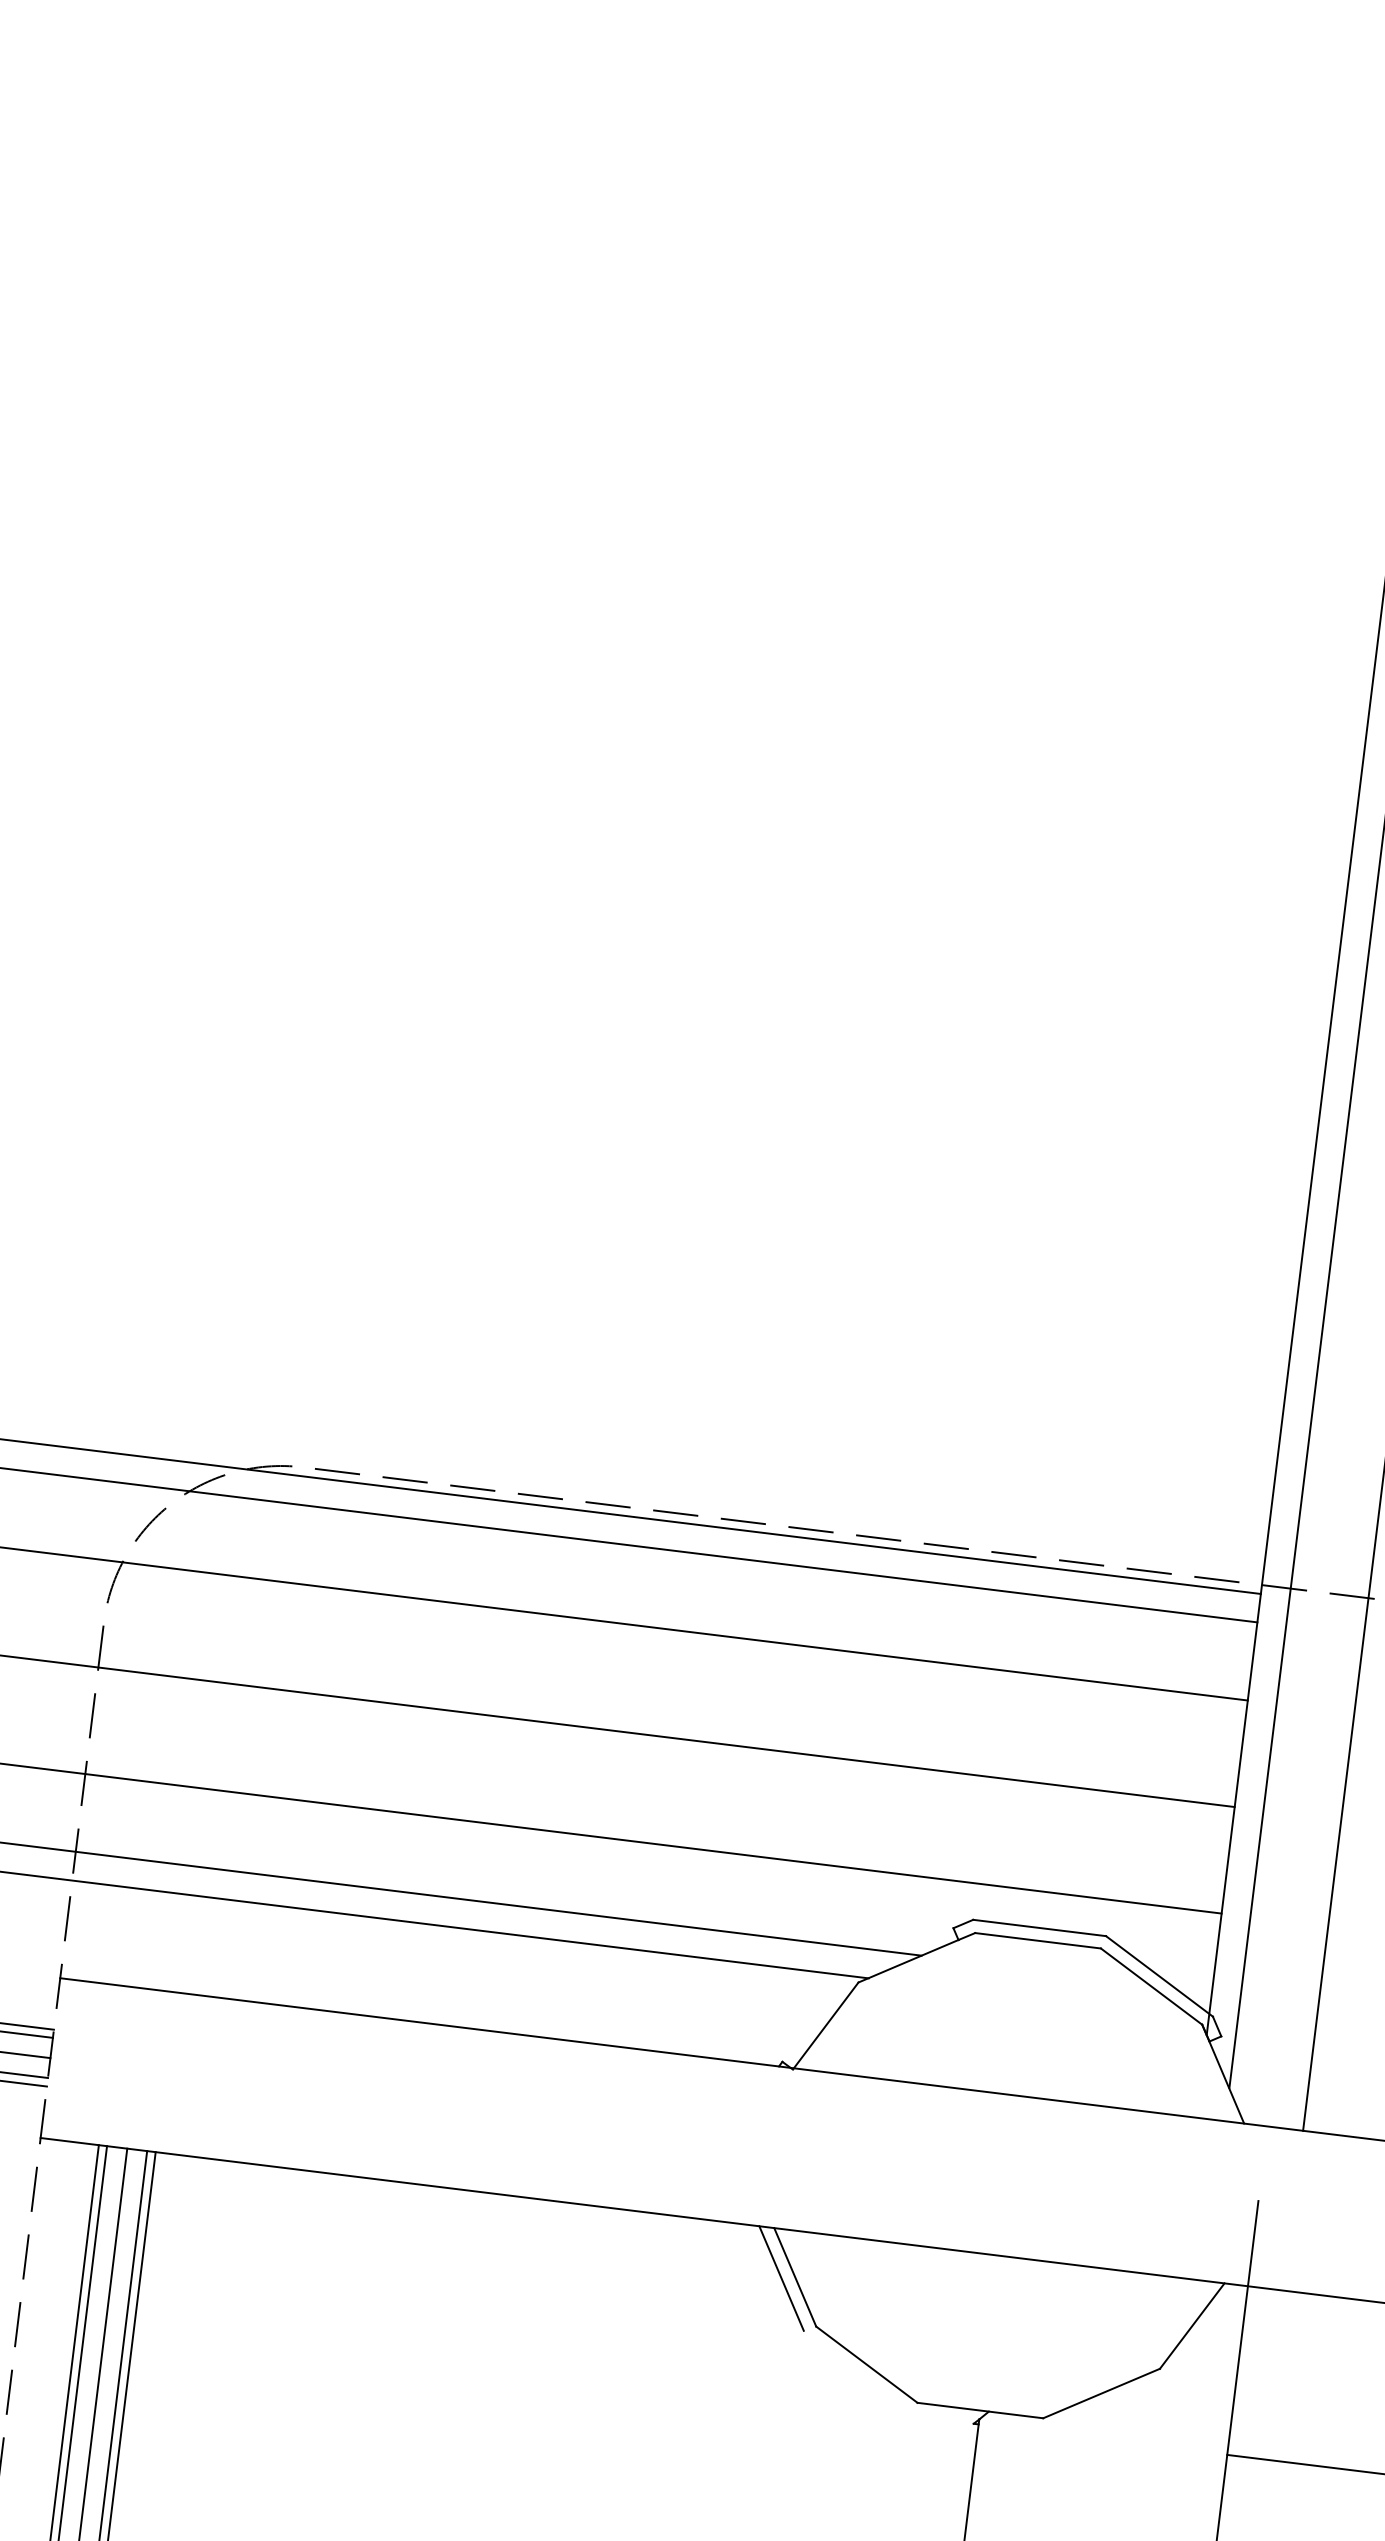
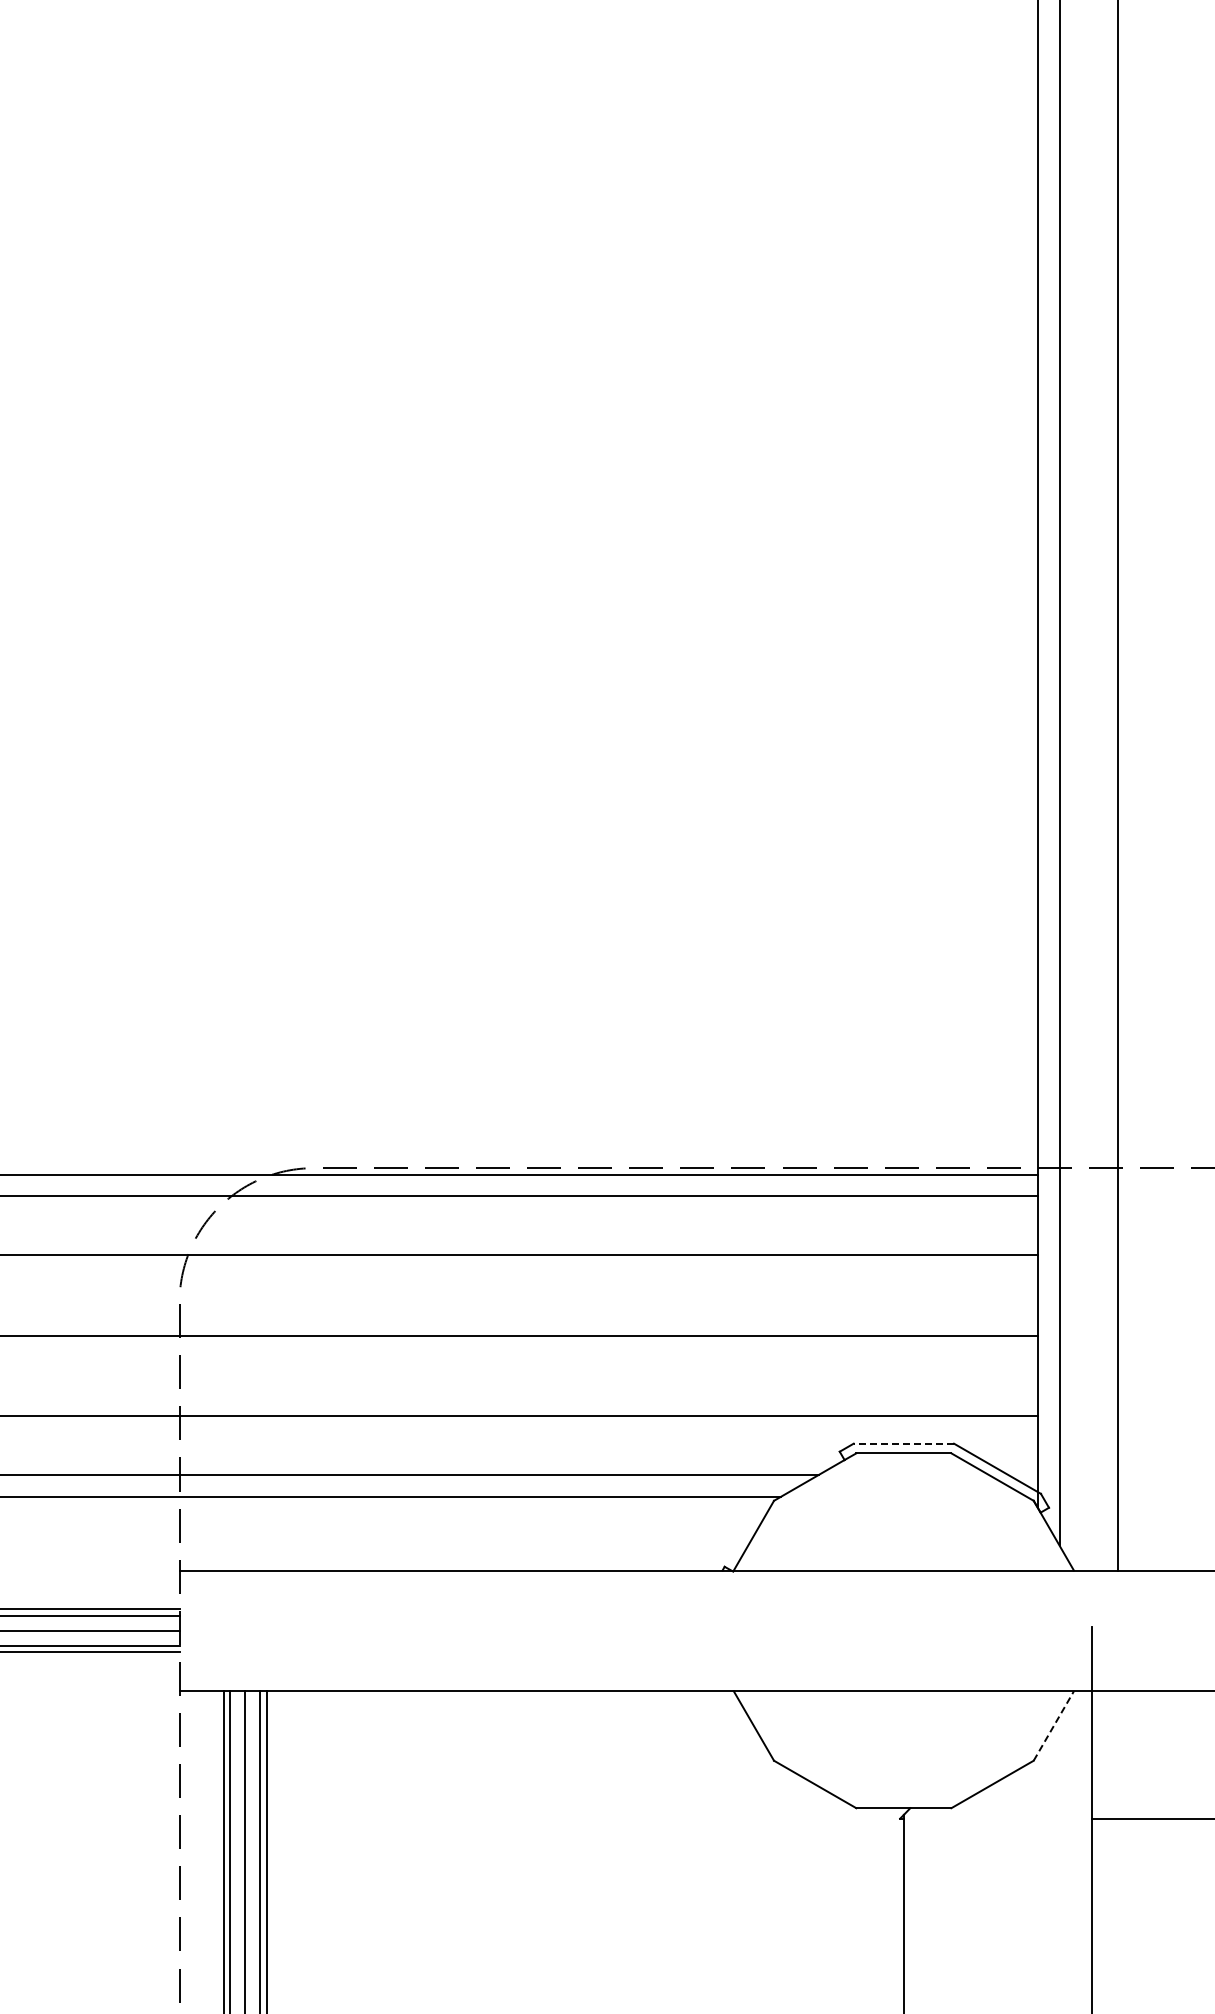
line: (1039, 1927) -> (903, 1443), solid -> dashed
line: (781, 2278) -> (743, 1728), removed
line: (1193, 2325) -> (1054, 1725), solid -> dashed

